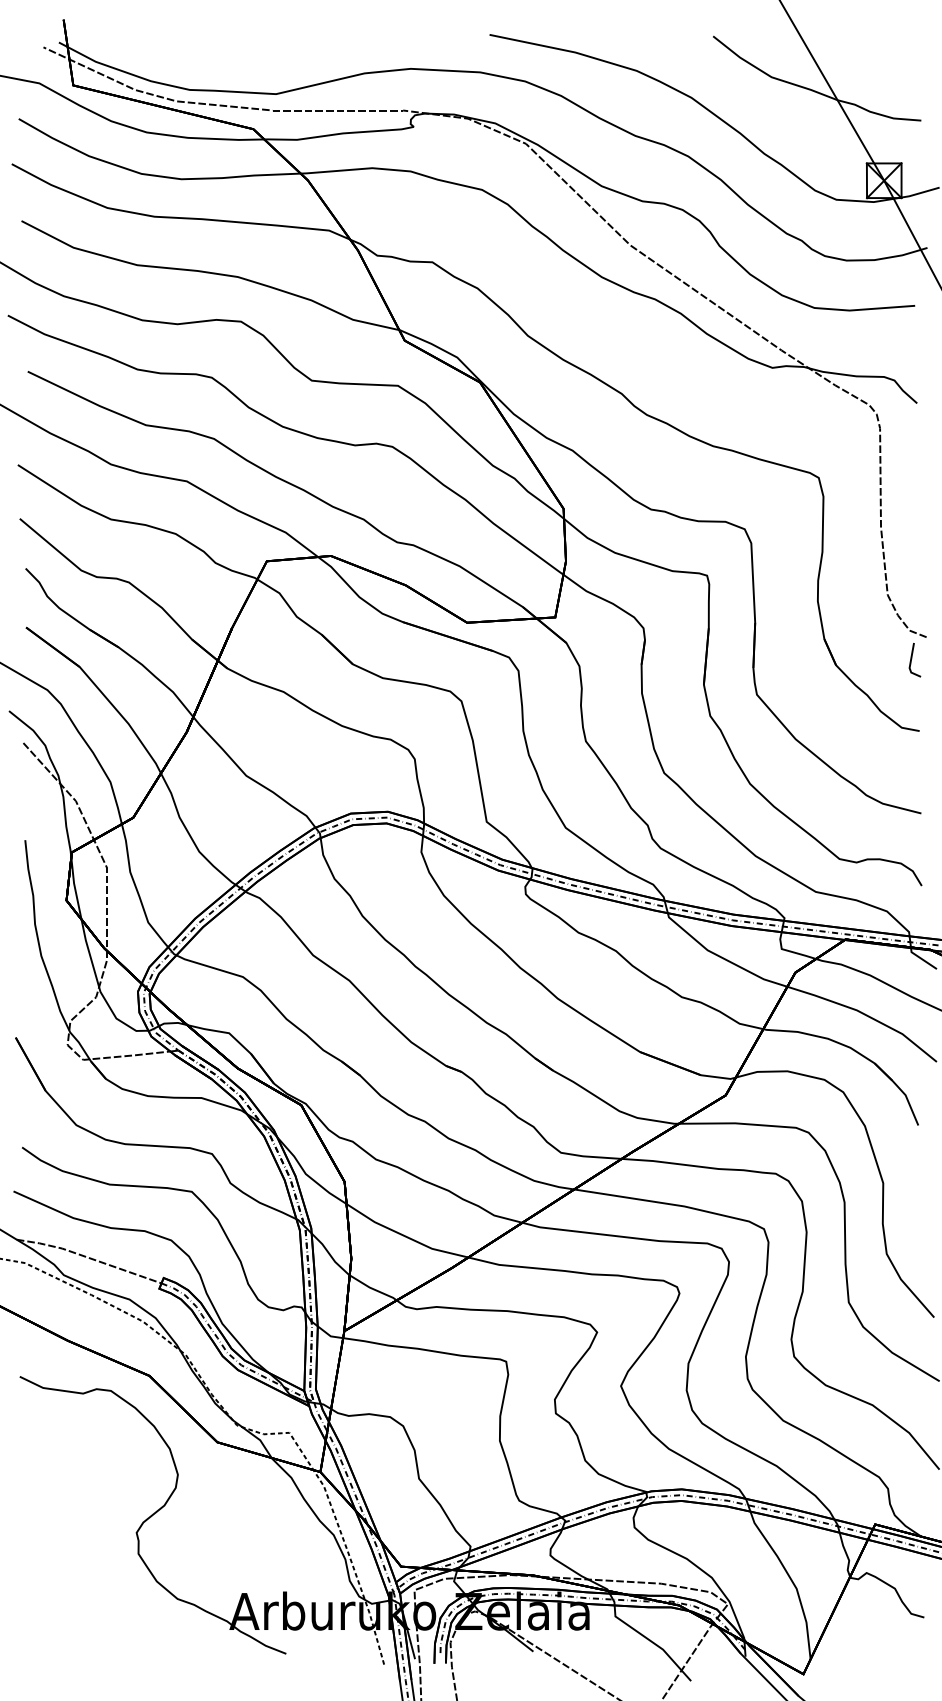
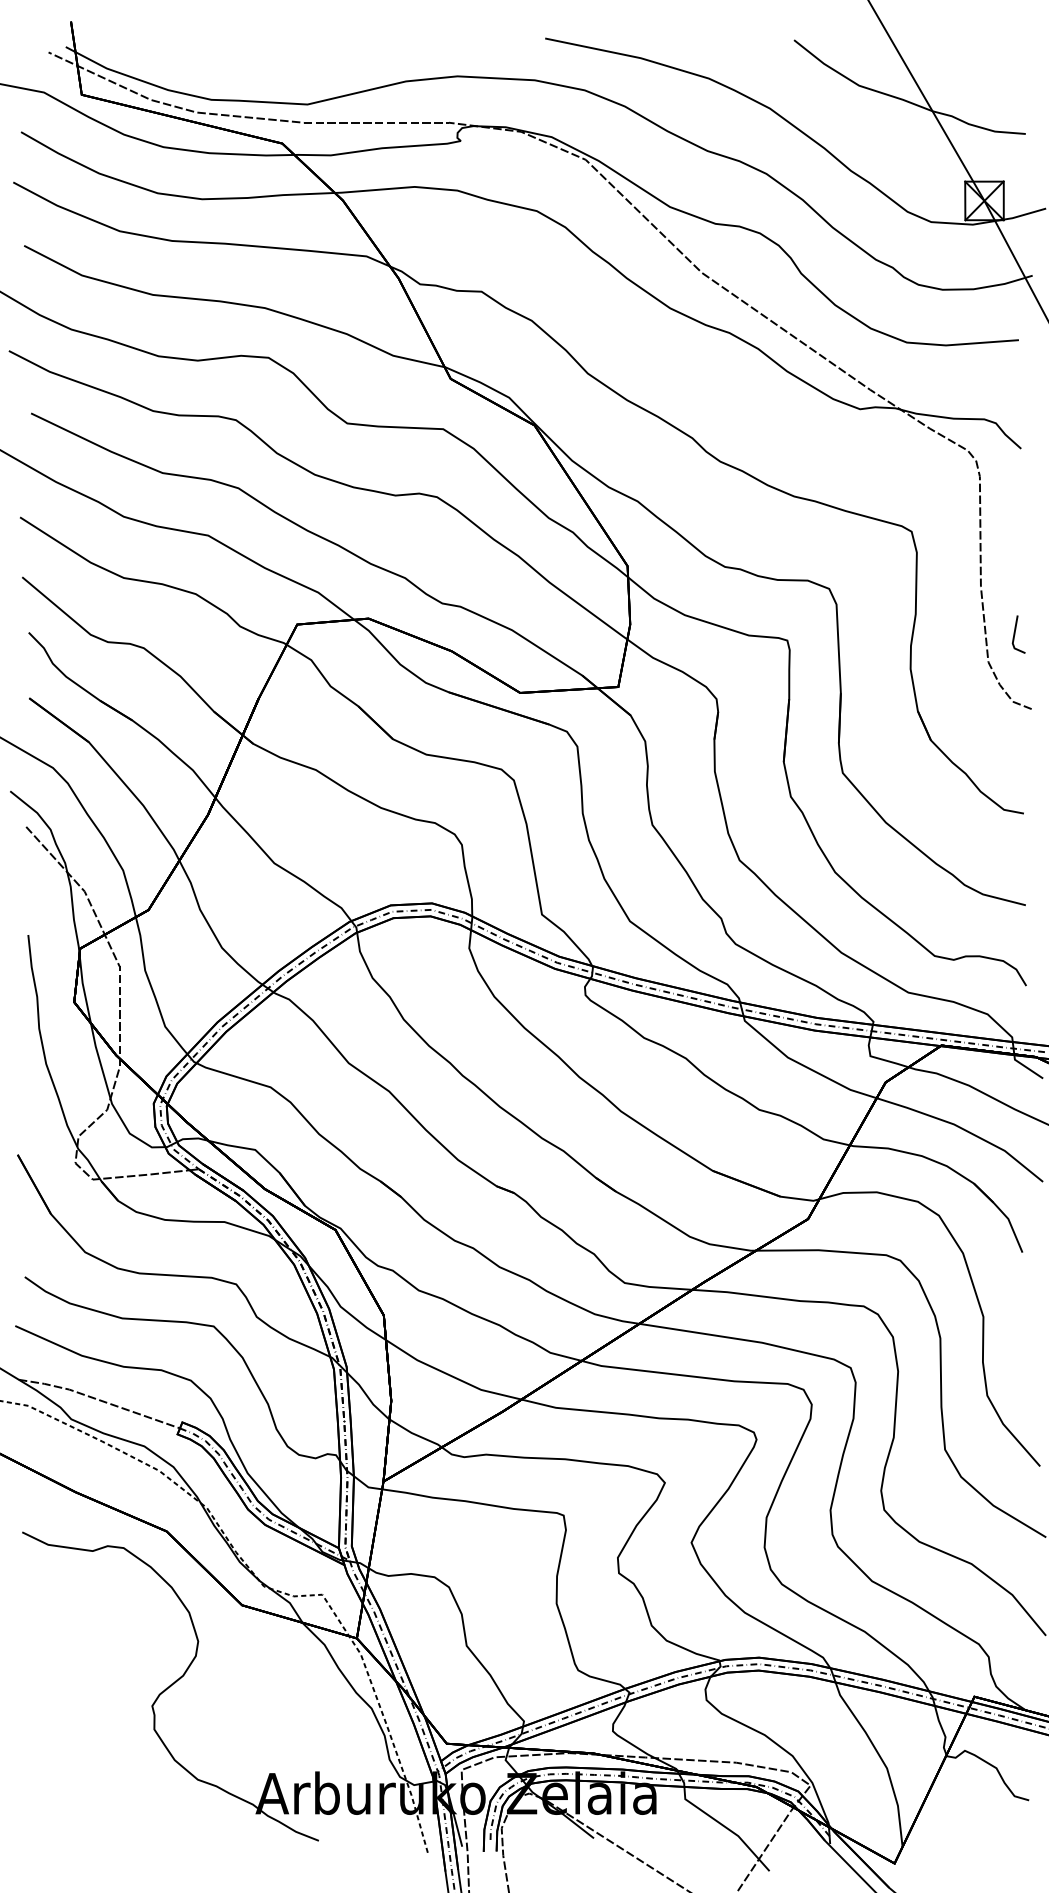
line: (912, 660) -> (1015, 634), moved

